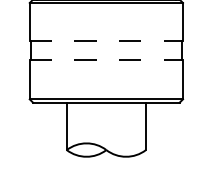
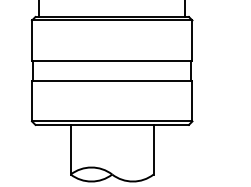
line: (106, 41) -> (112, 60), dashed -> solid
line: (106, 60) -> (112, 80), dashed -> solid

